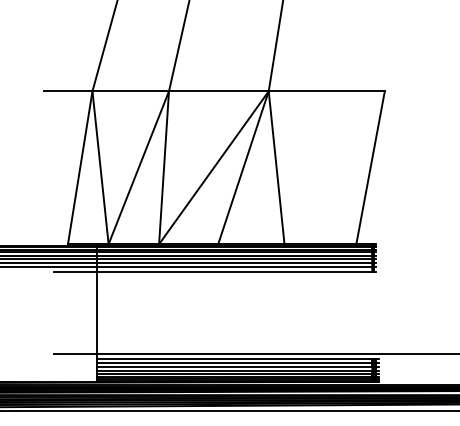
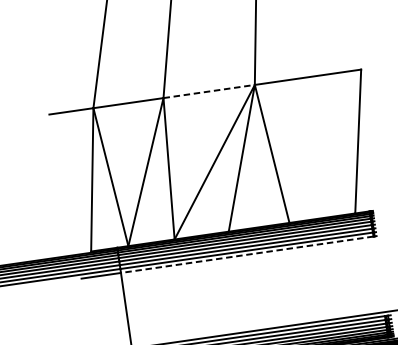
line: (218, 91) -> (208, 91), solid -> dashed
line: (234, 271) -> (247, 254), solid -> dashed

